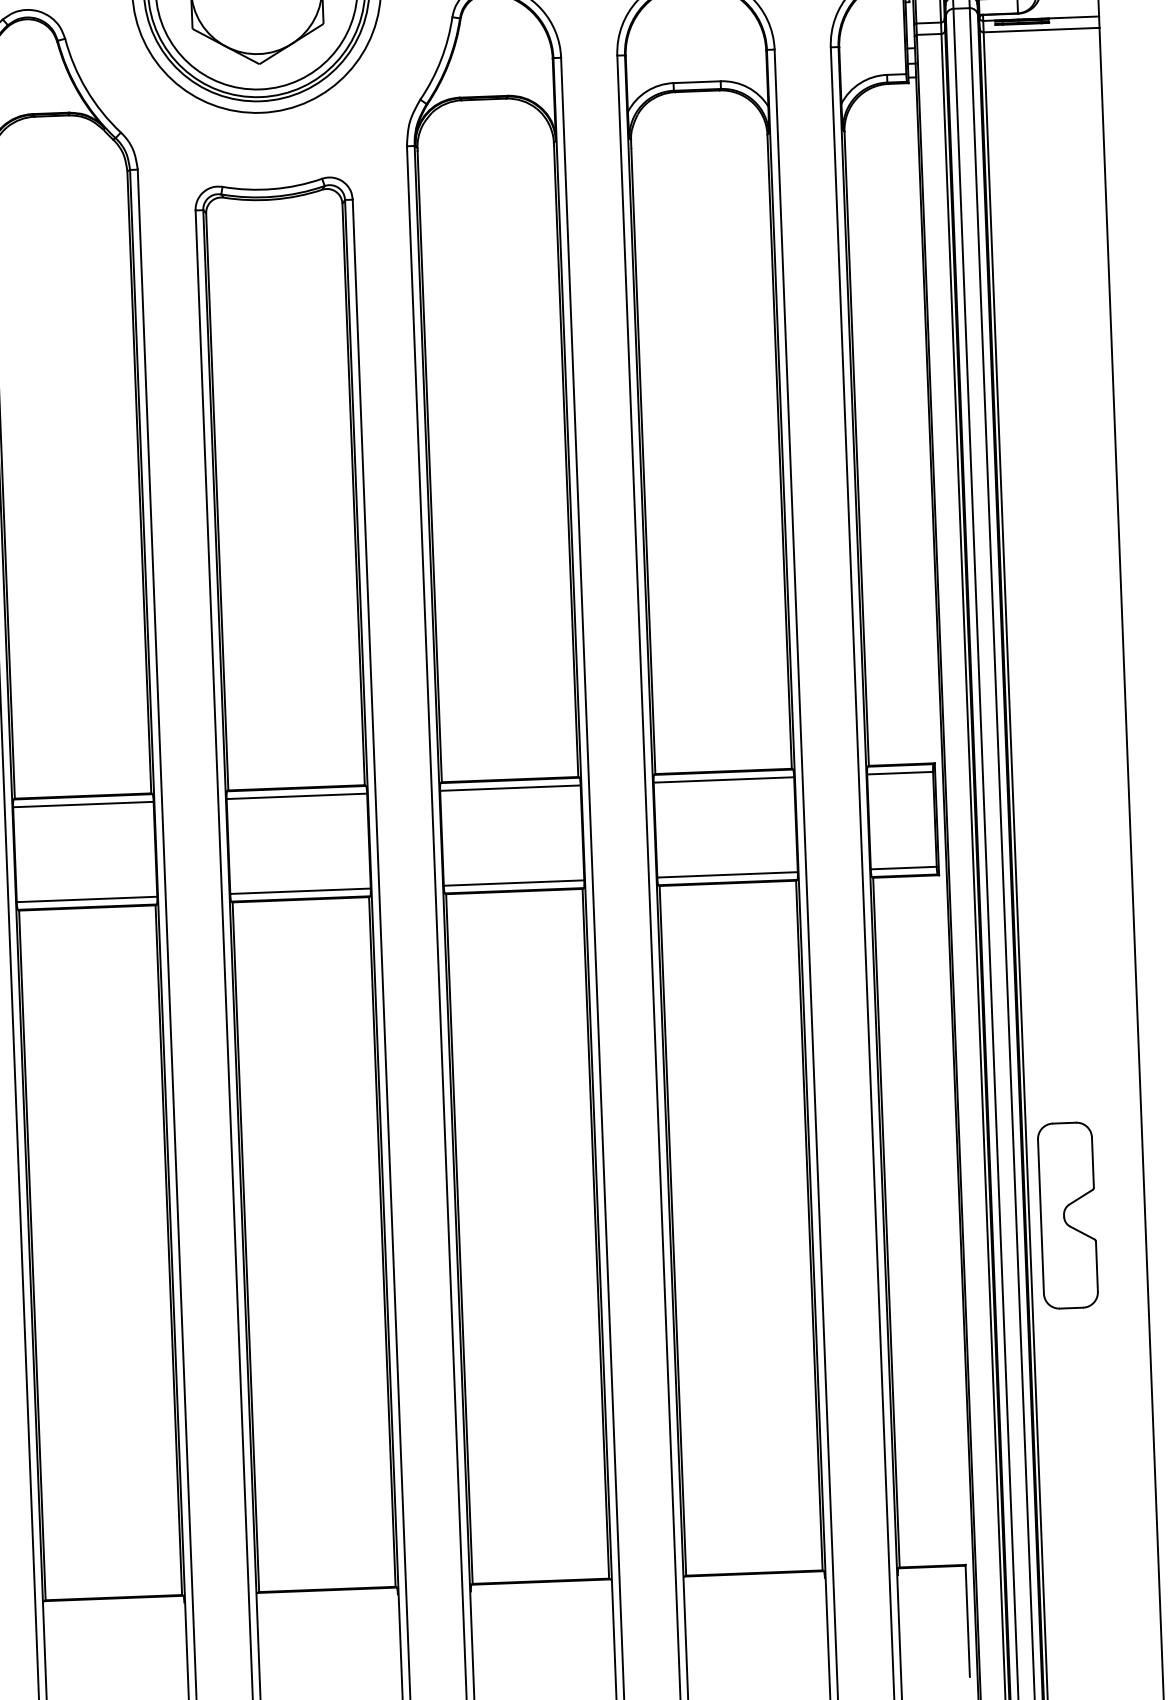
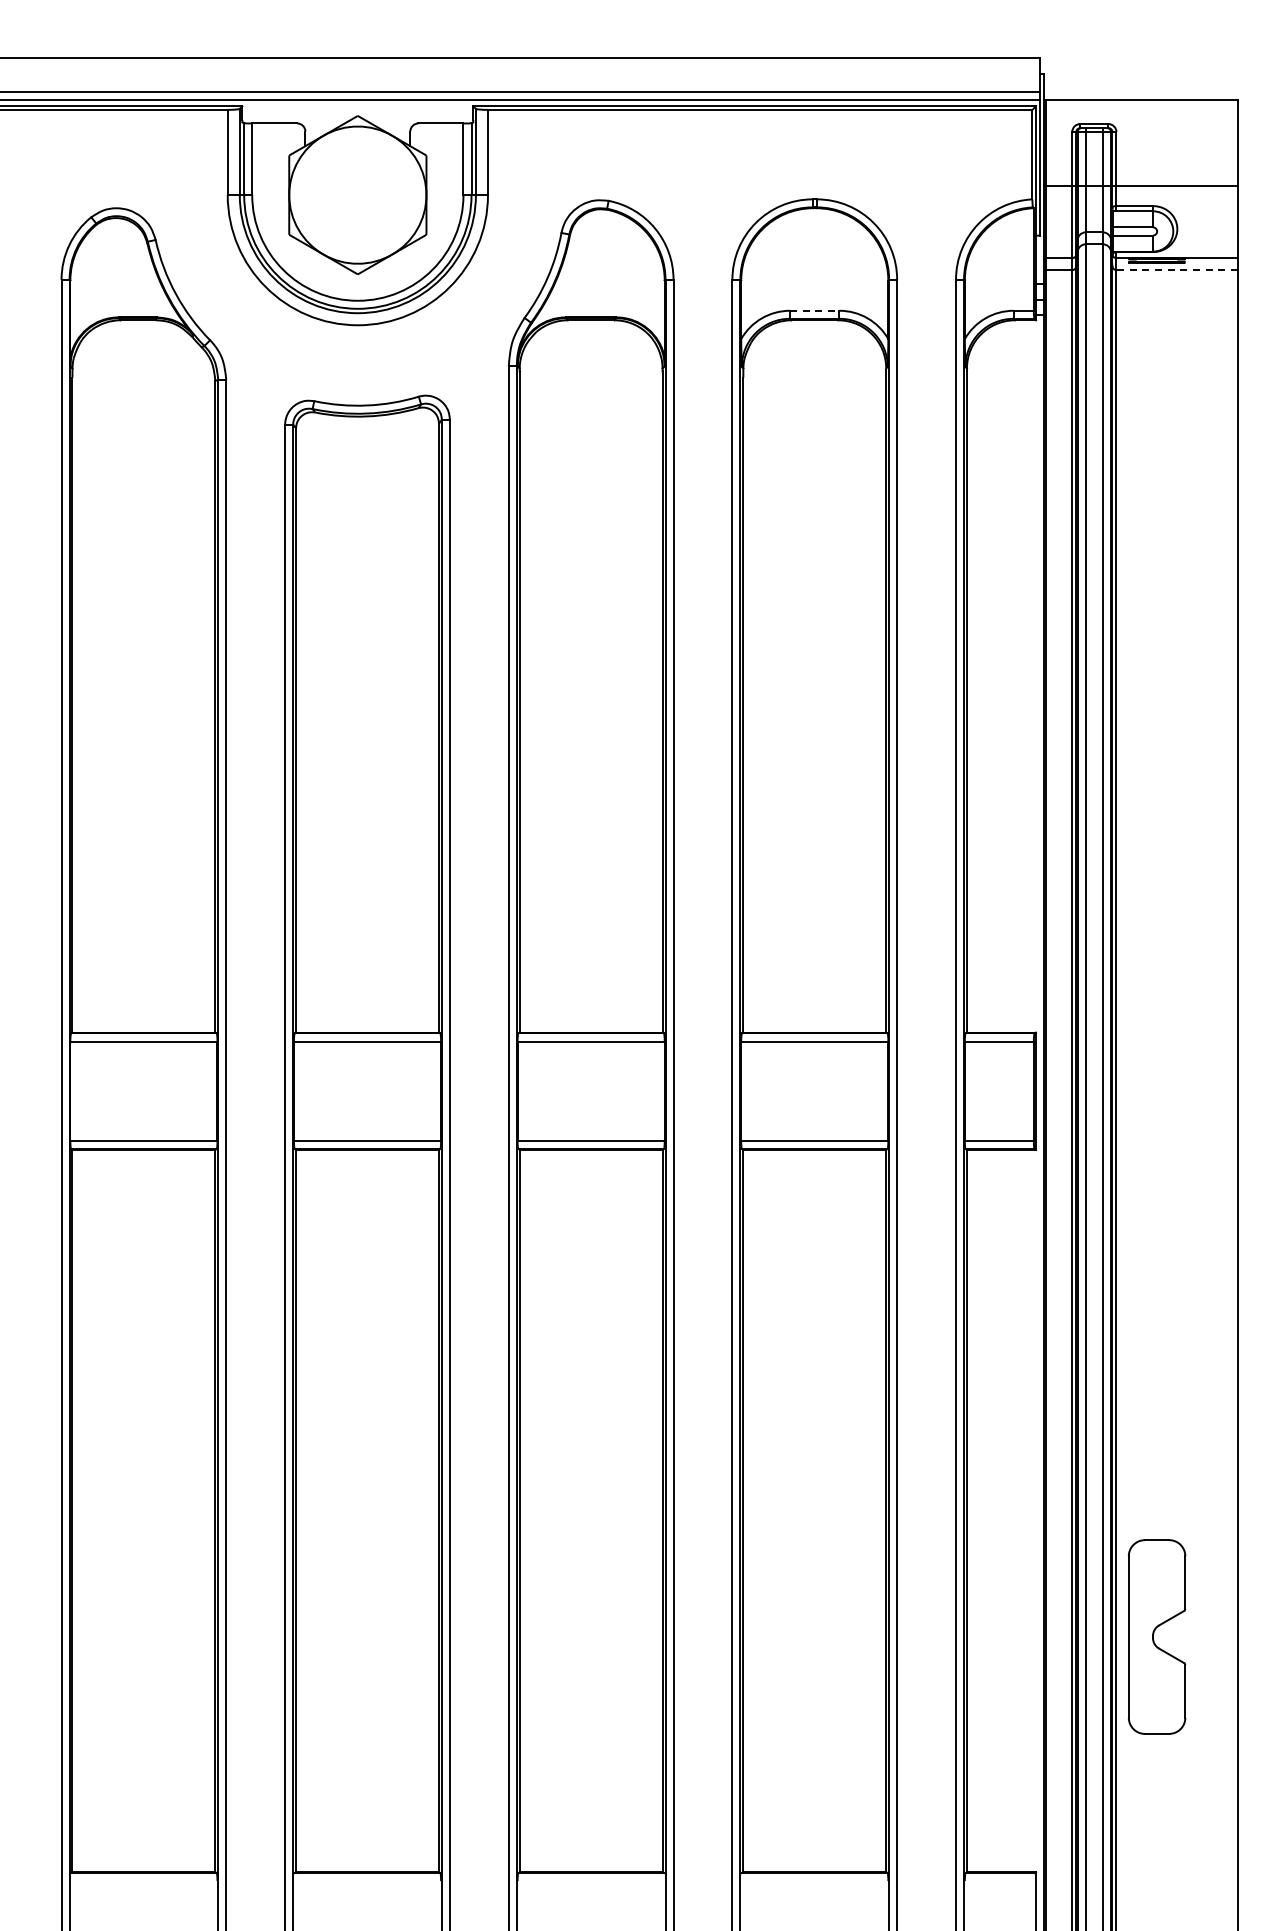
line: (1041, 30) -> (1177, 270), solid -> dashed
line: (696, 81) -> (814, 310), solid -> dashed
part: (1068, 1215) -> (1157, 1636), moved

